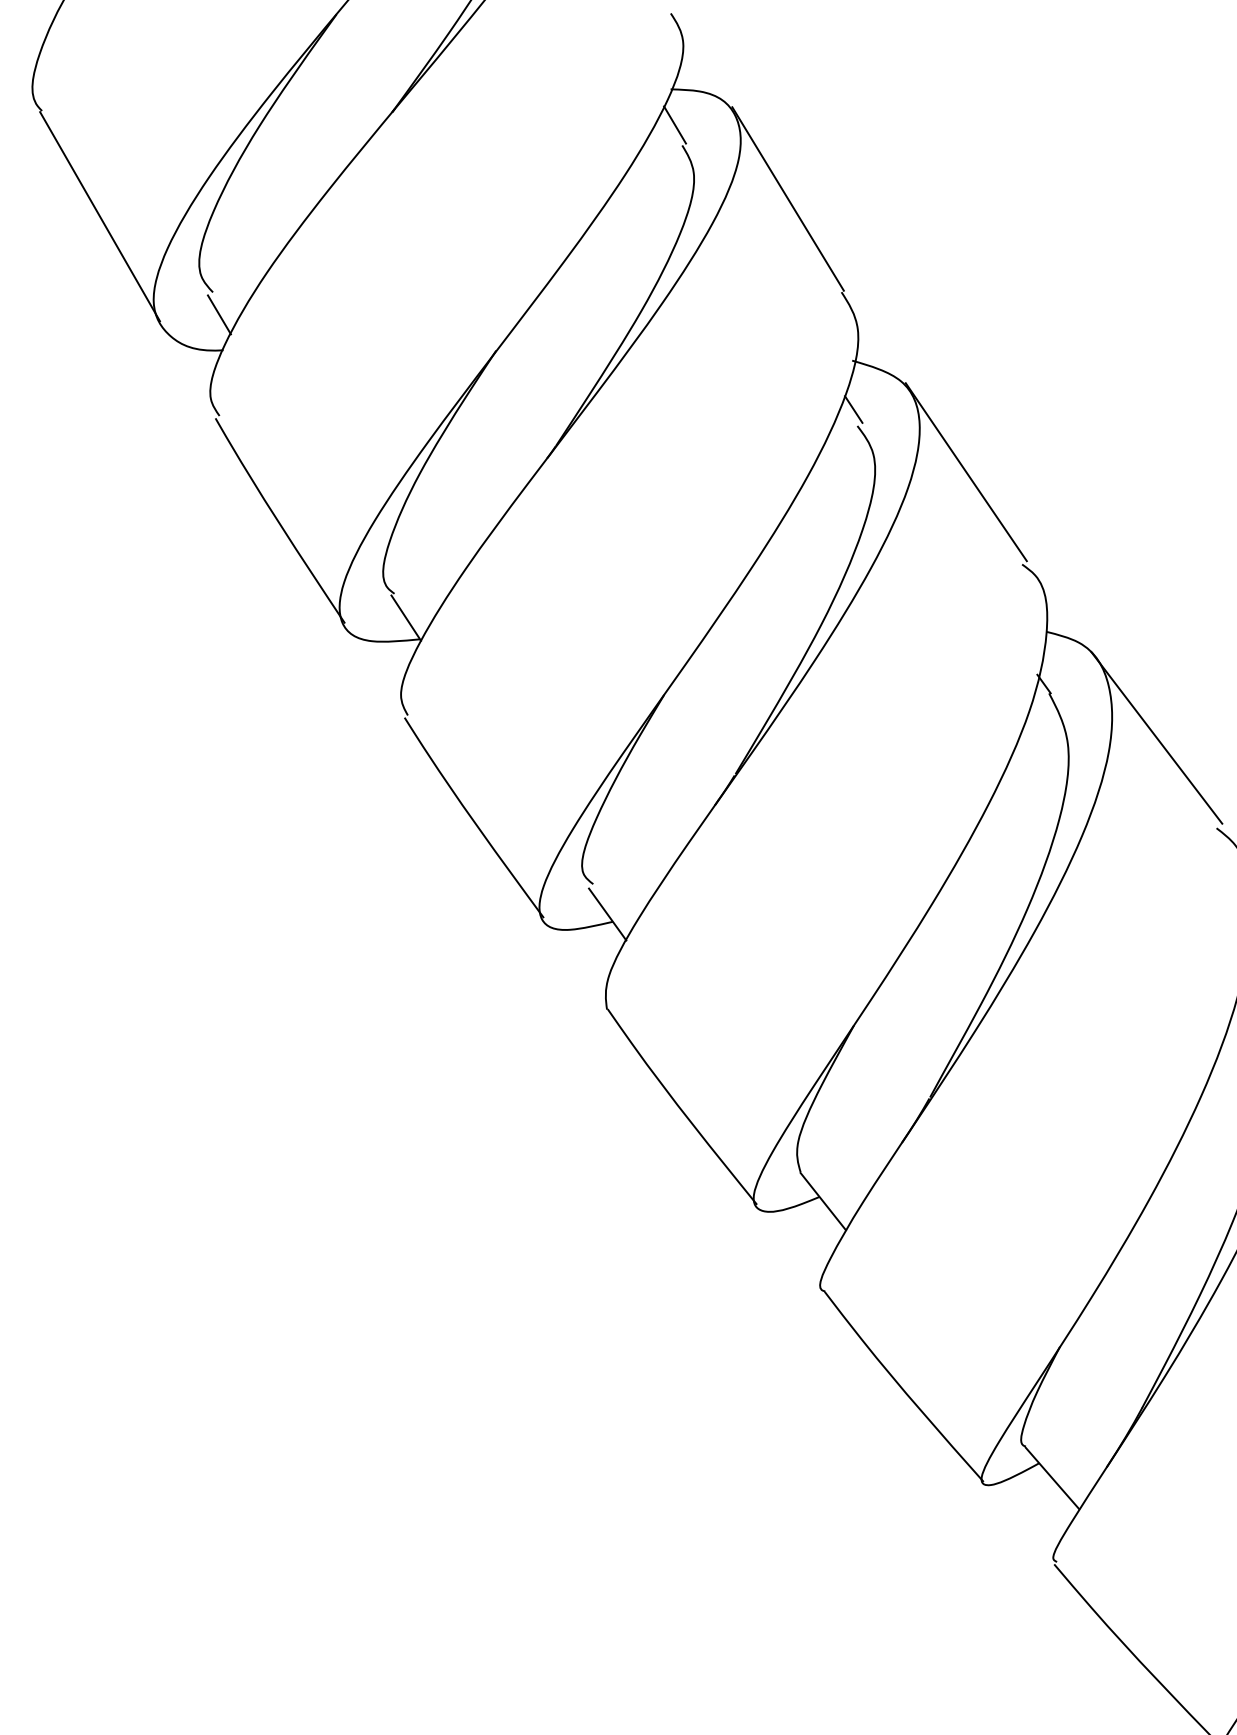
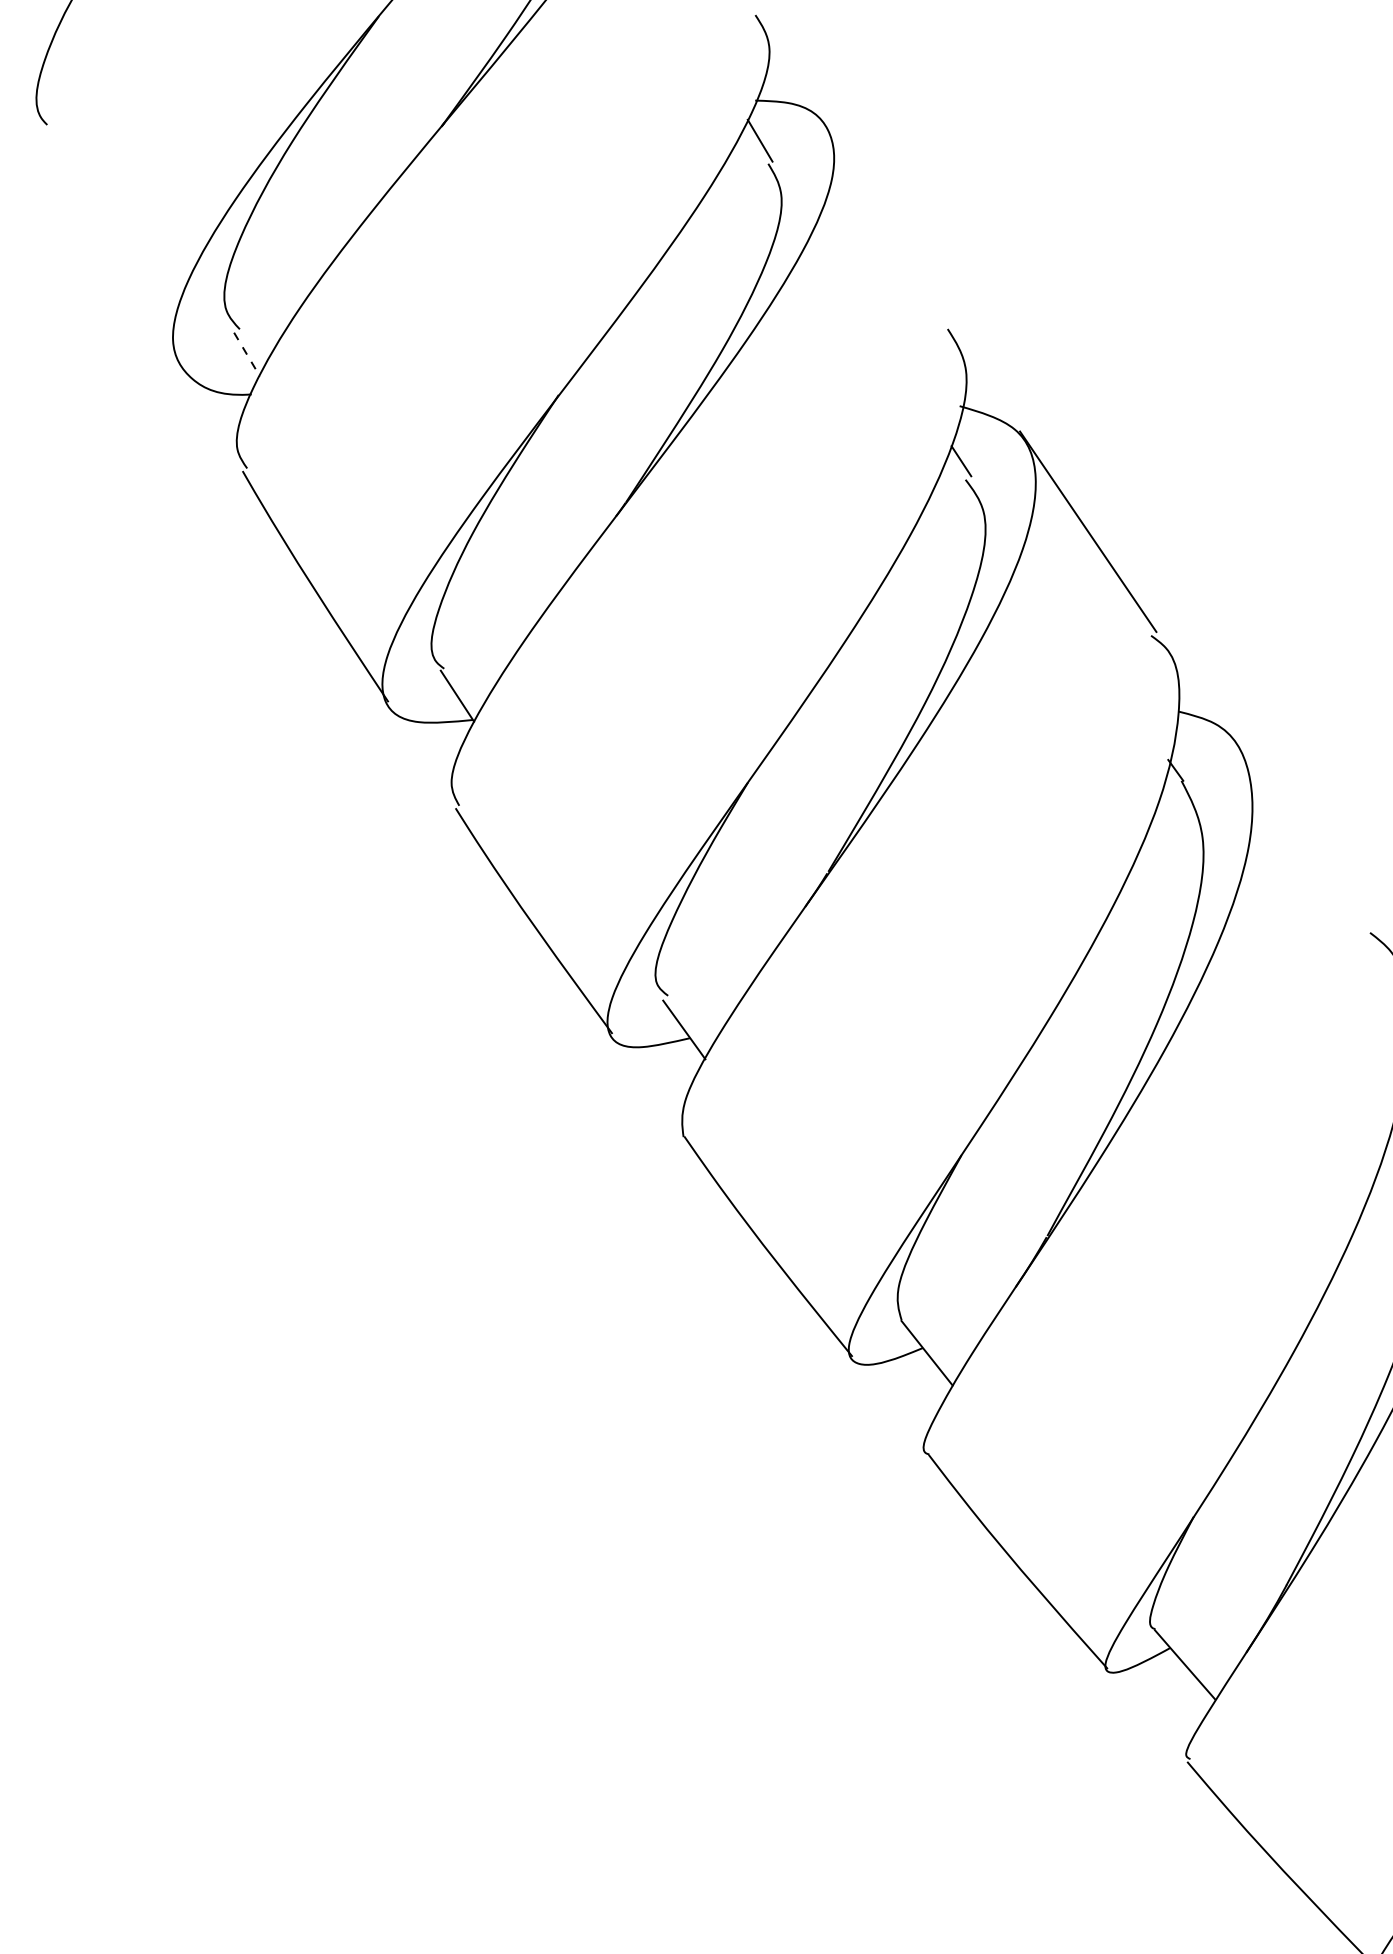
line: (788, 198) -> (887, 223), removed
line: (99, 216) -> (112, 243), removed
line: (219, 315) -> (247, 355), solid -> dashed
line: (1156, 737) -> (1302, 830), removed

